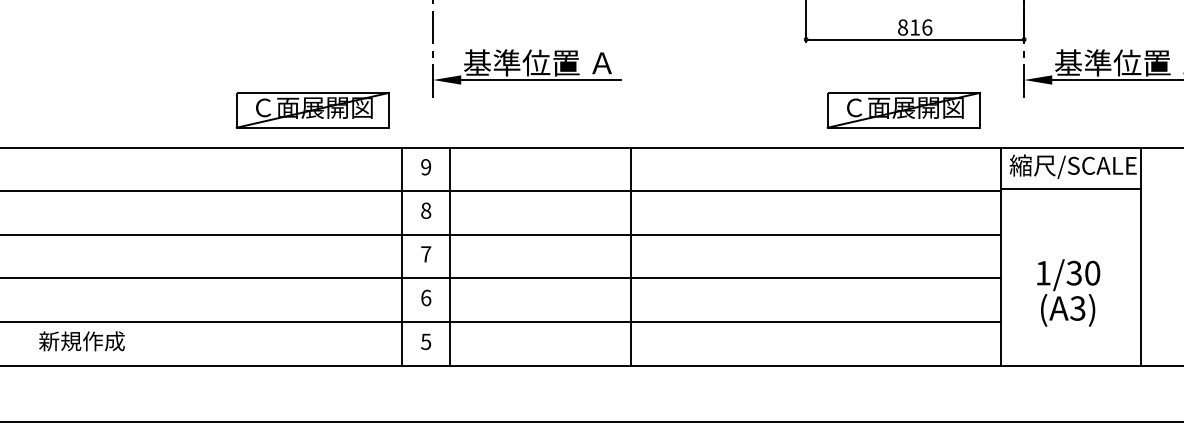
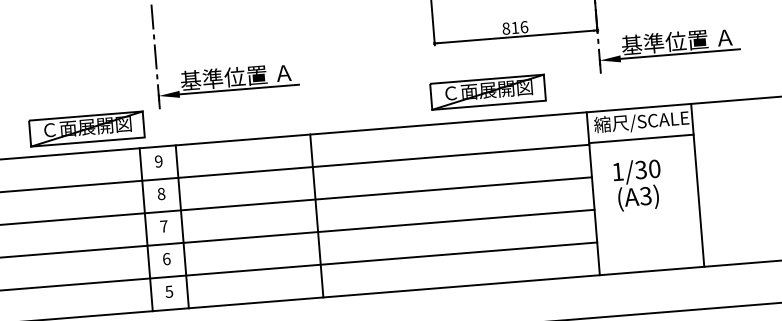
part: (312, 109) -> (86, 128), moved
part: (903, 109) -> (487, 91), moved
text: (1068, 292) -> (637, 184), moved

